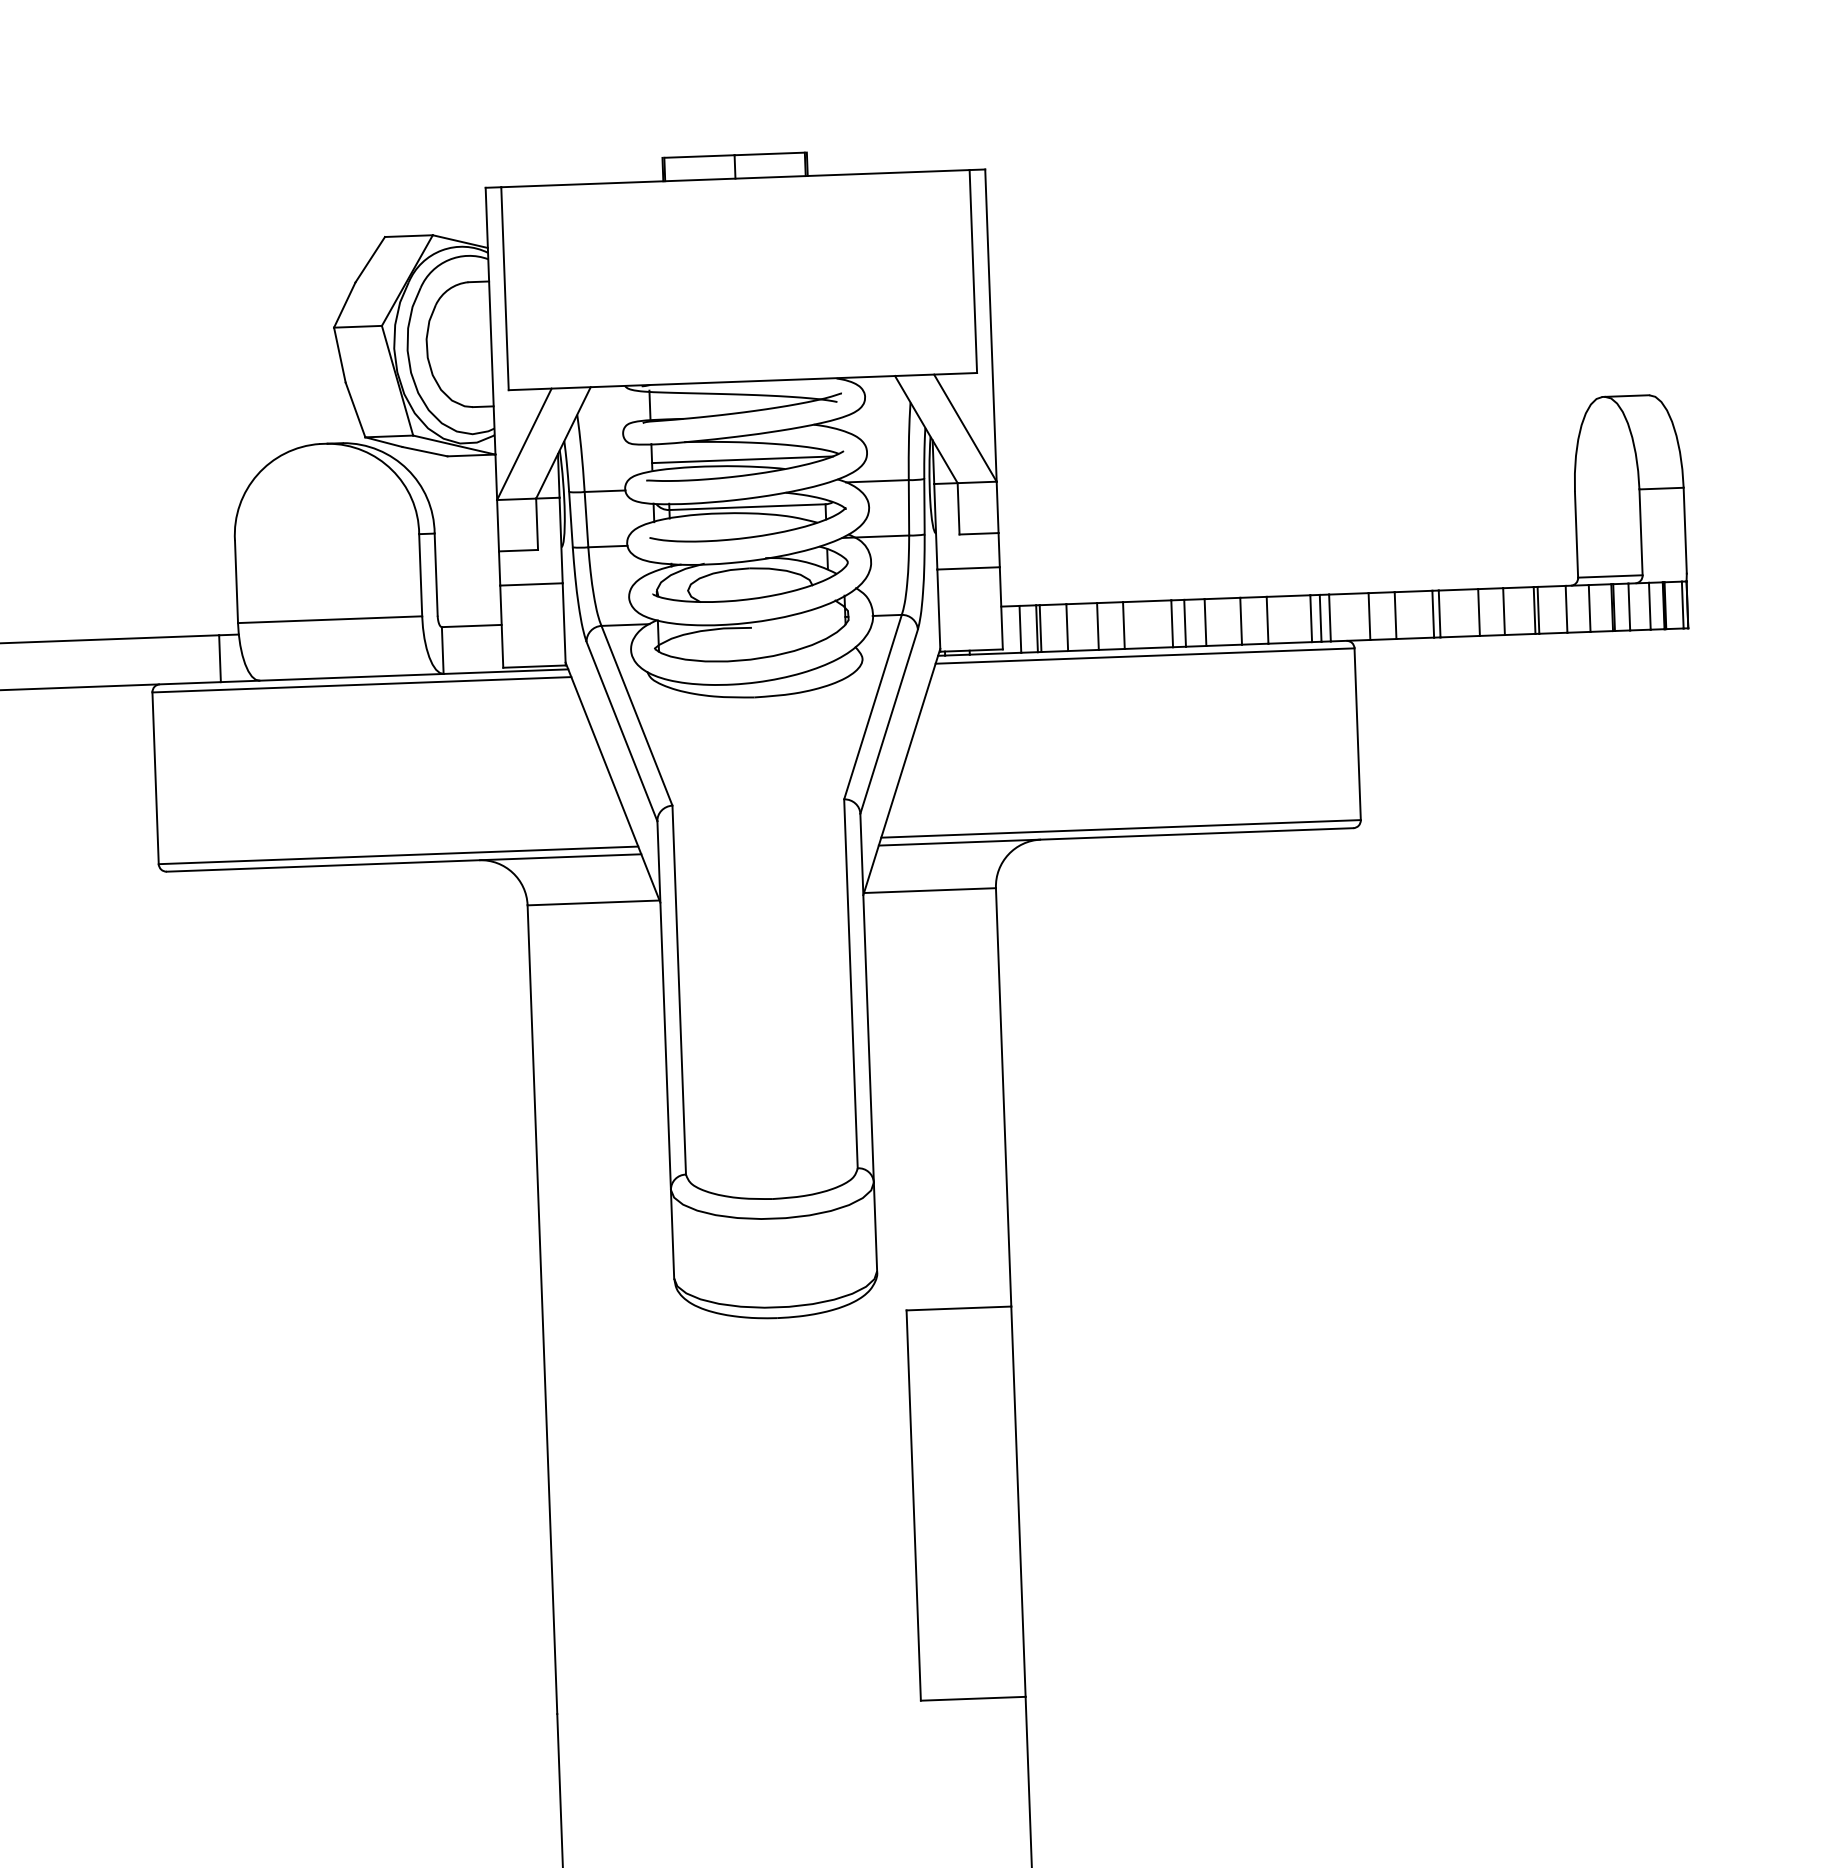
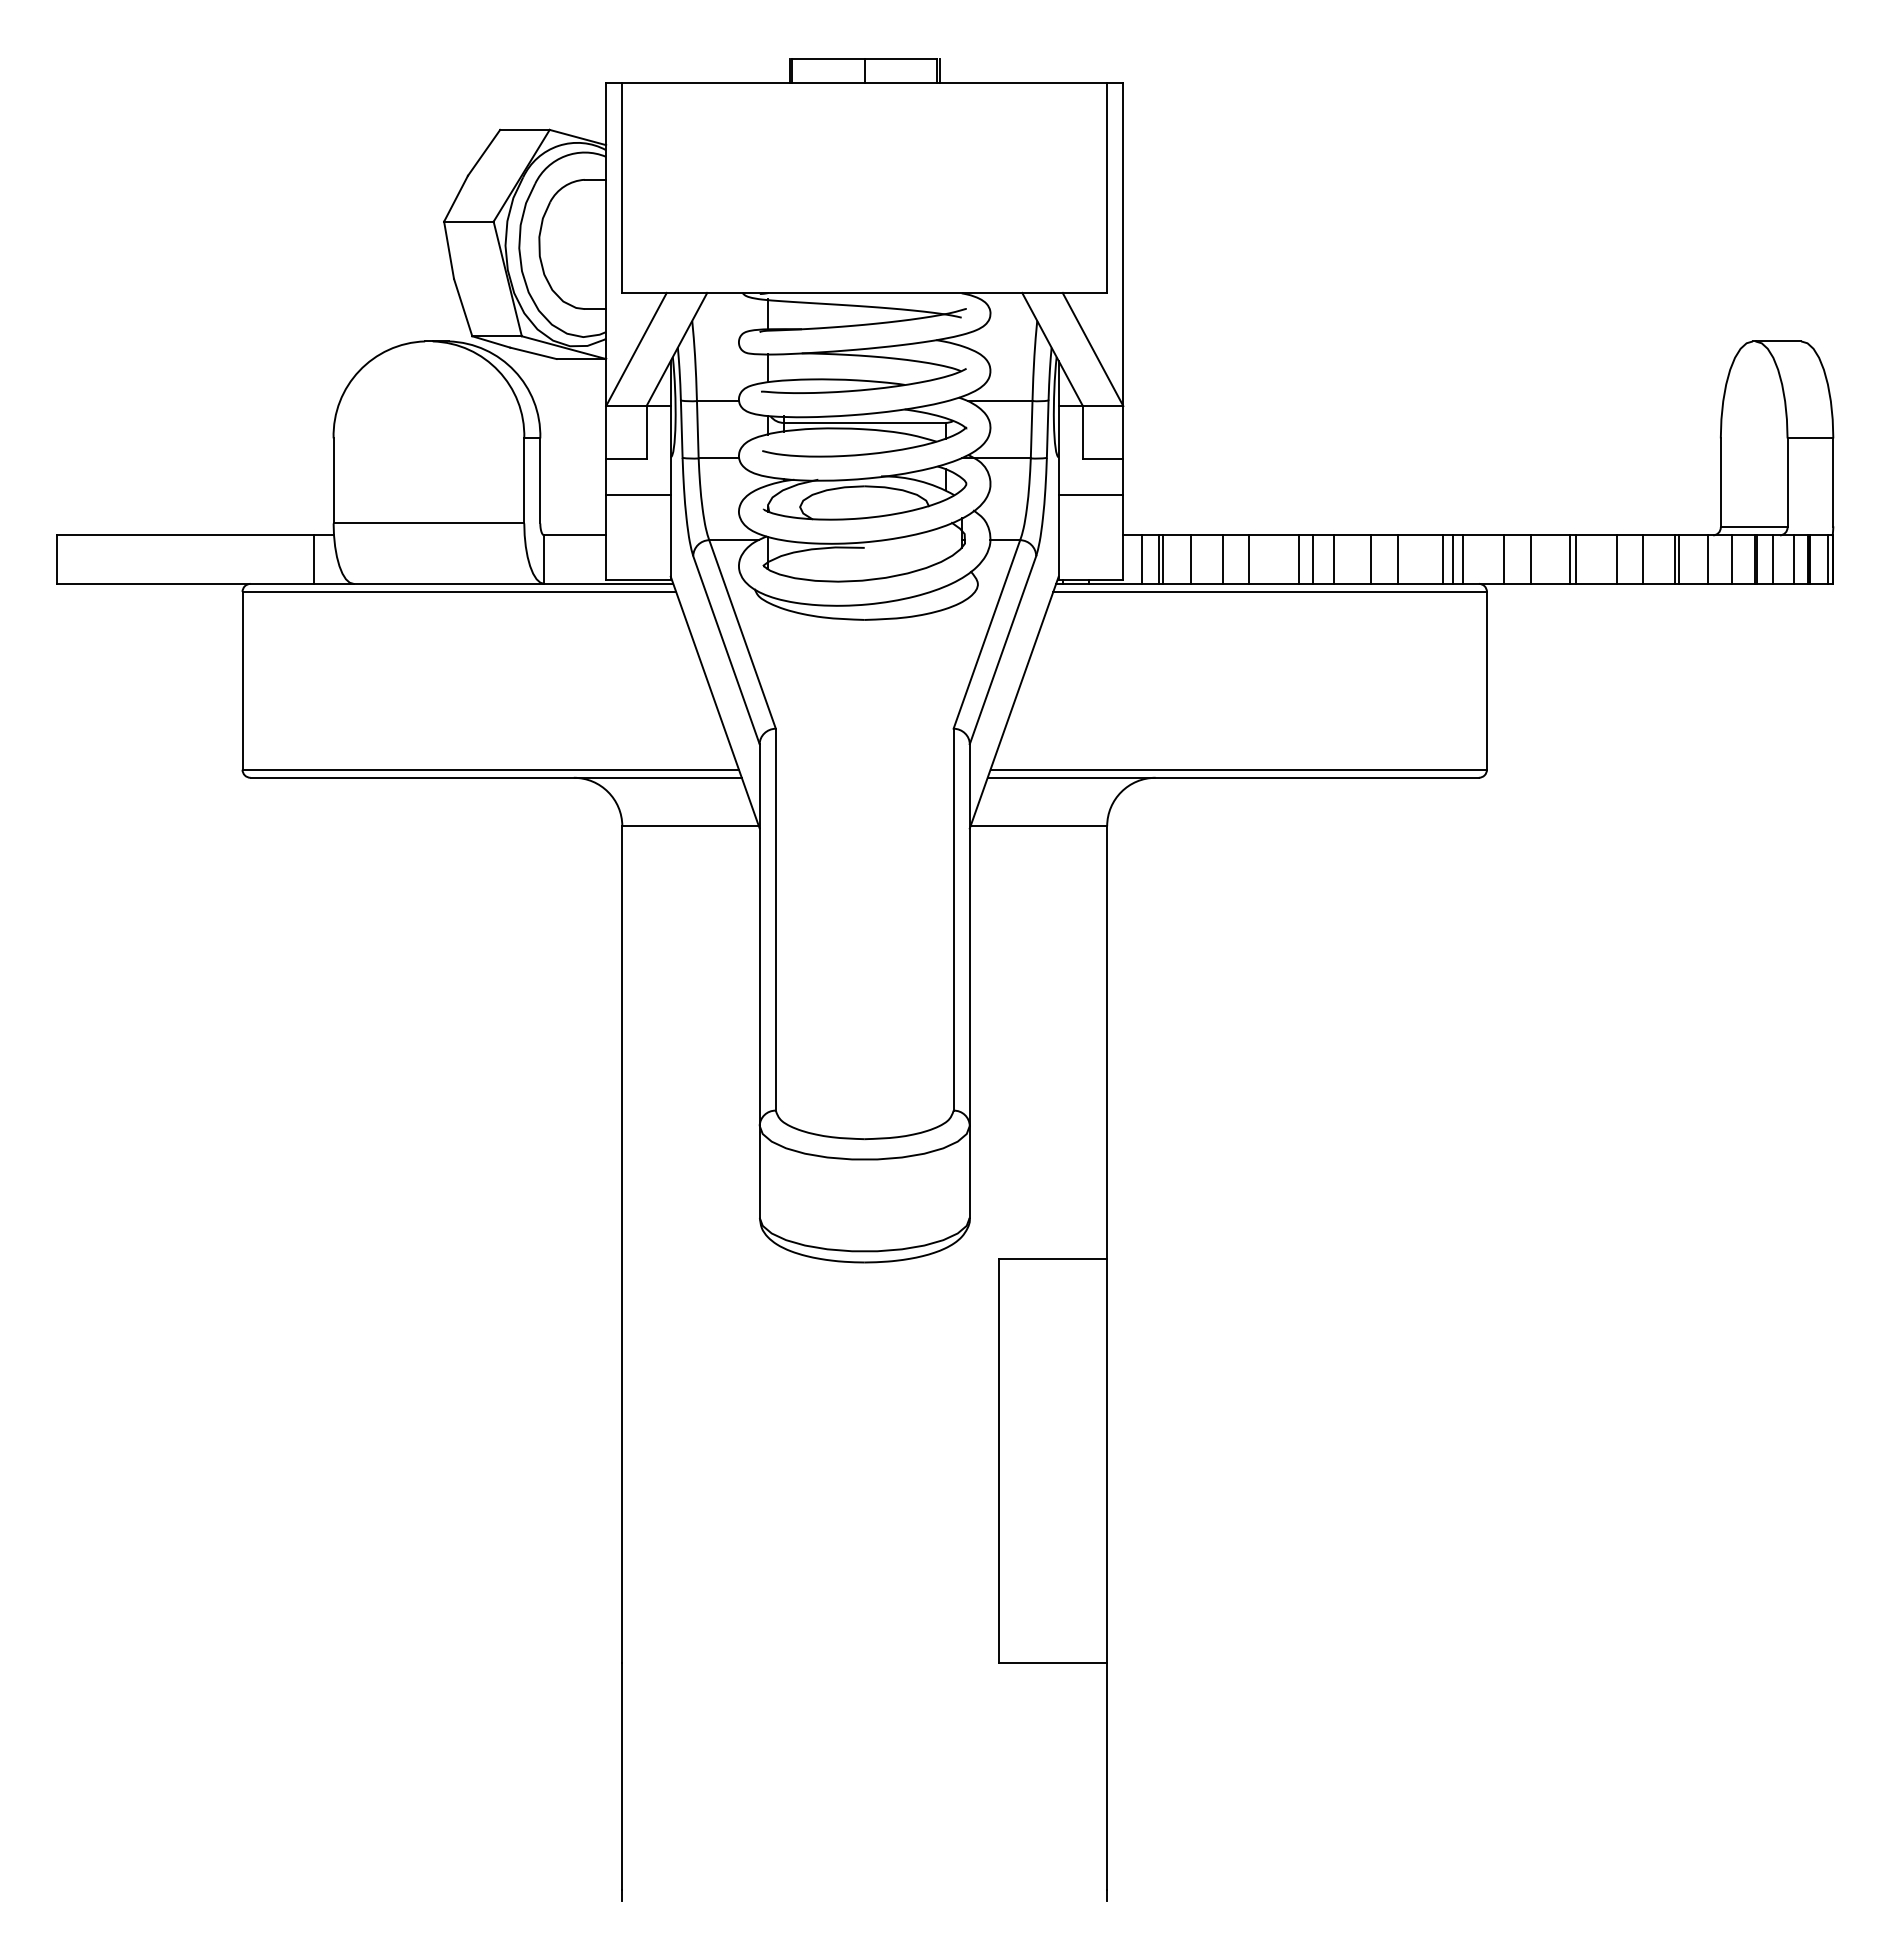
line: (742, 459) -> (861, 373), removed

